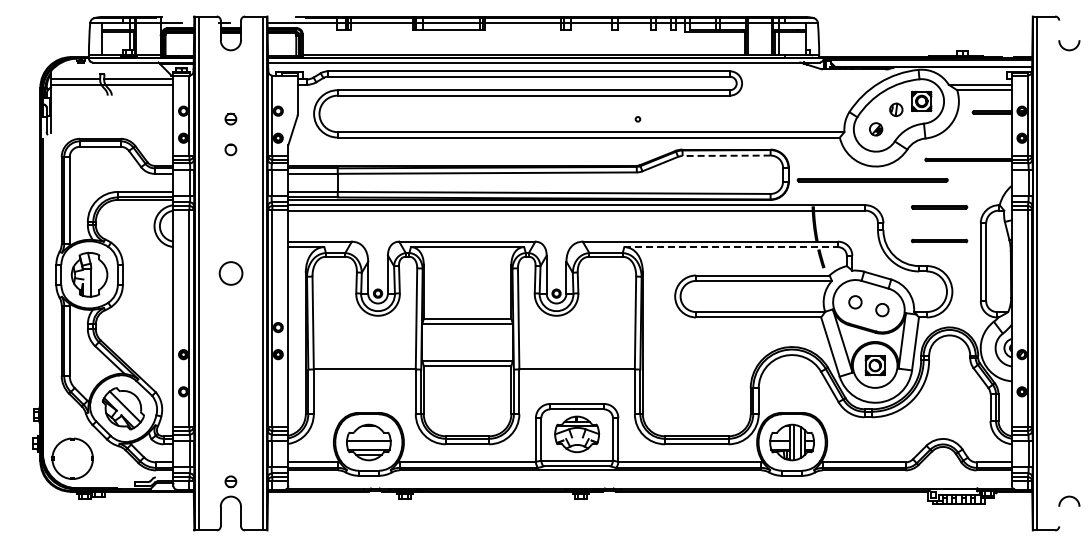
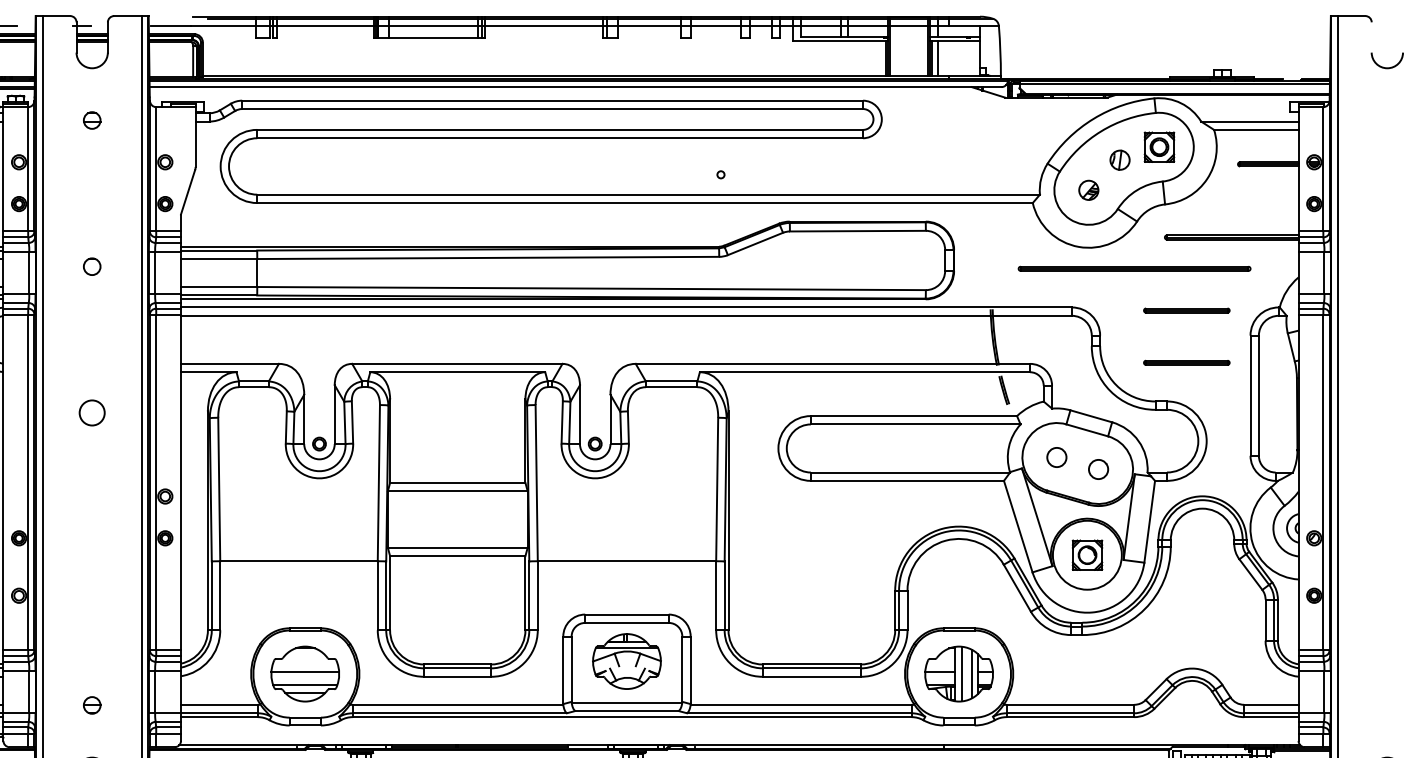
part: (230, 118) -> (91, 119), moved
part: (230, 149) -> (91, 266), moved
line: (726, 155) -> (857, 230), dashed -> solid
line: (872, 180) -> (1134, 269), moved
line: (731, 247) -> (865, 372), dashed -> solid
circle: (230, 273) -> (91, 412), size x0.71
part: (230, 481) -> (91, 704), moved

